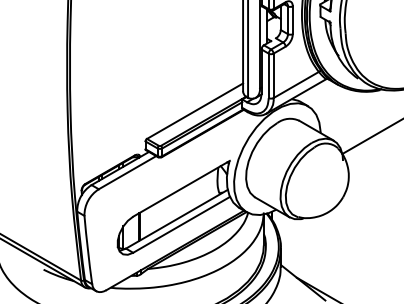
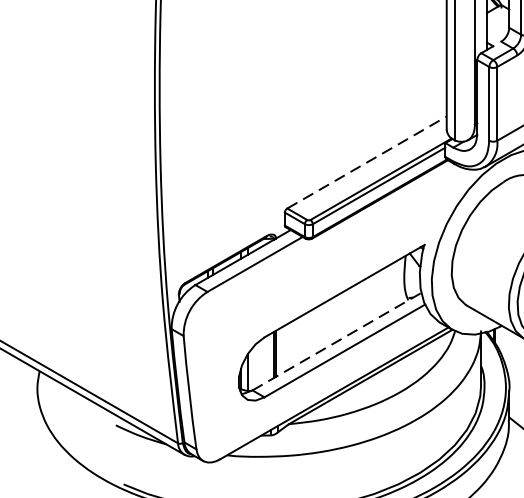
line: (195, 110) -> (367, 161), solid -> dashed
line: (176, 219) -> (336, 342), solid -> dashed

